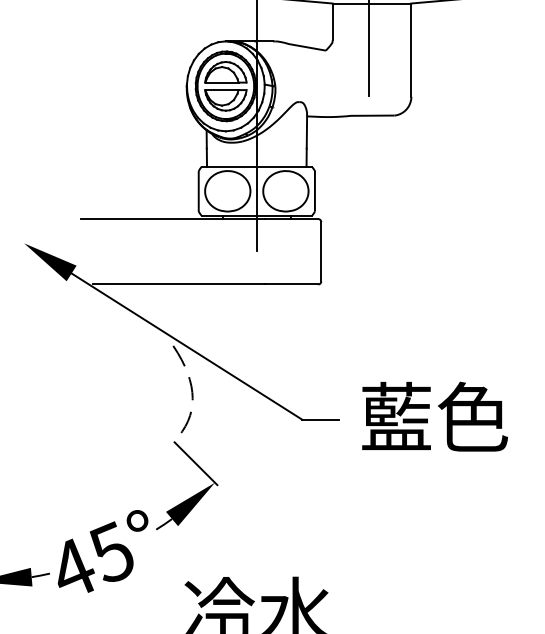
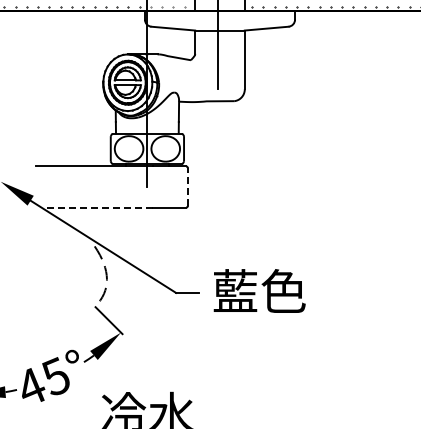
line: (322, 252) -> (188, 187), solid -> dashed
line: (177, 284) -> (97, 207), solid -> dashed

